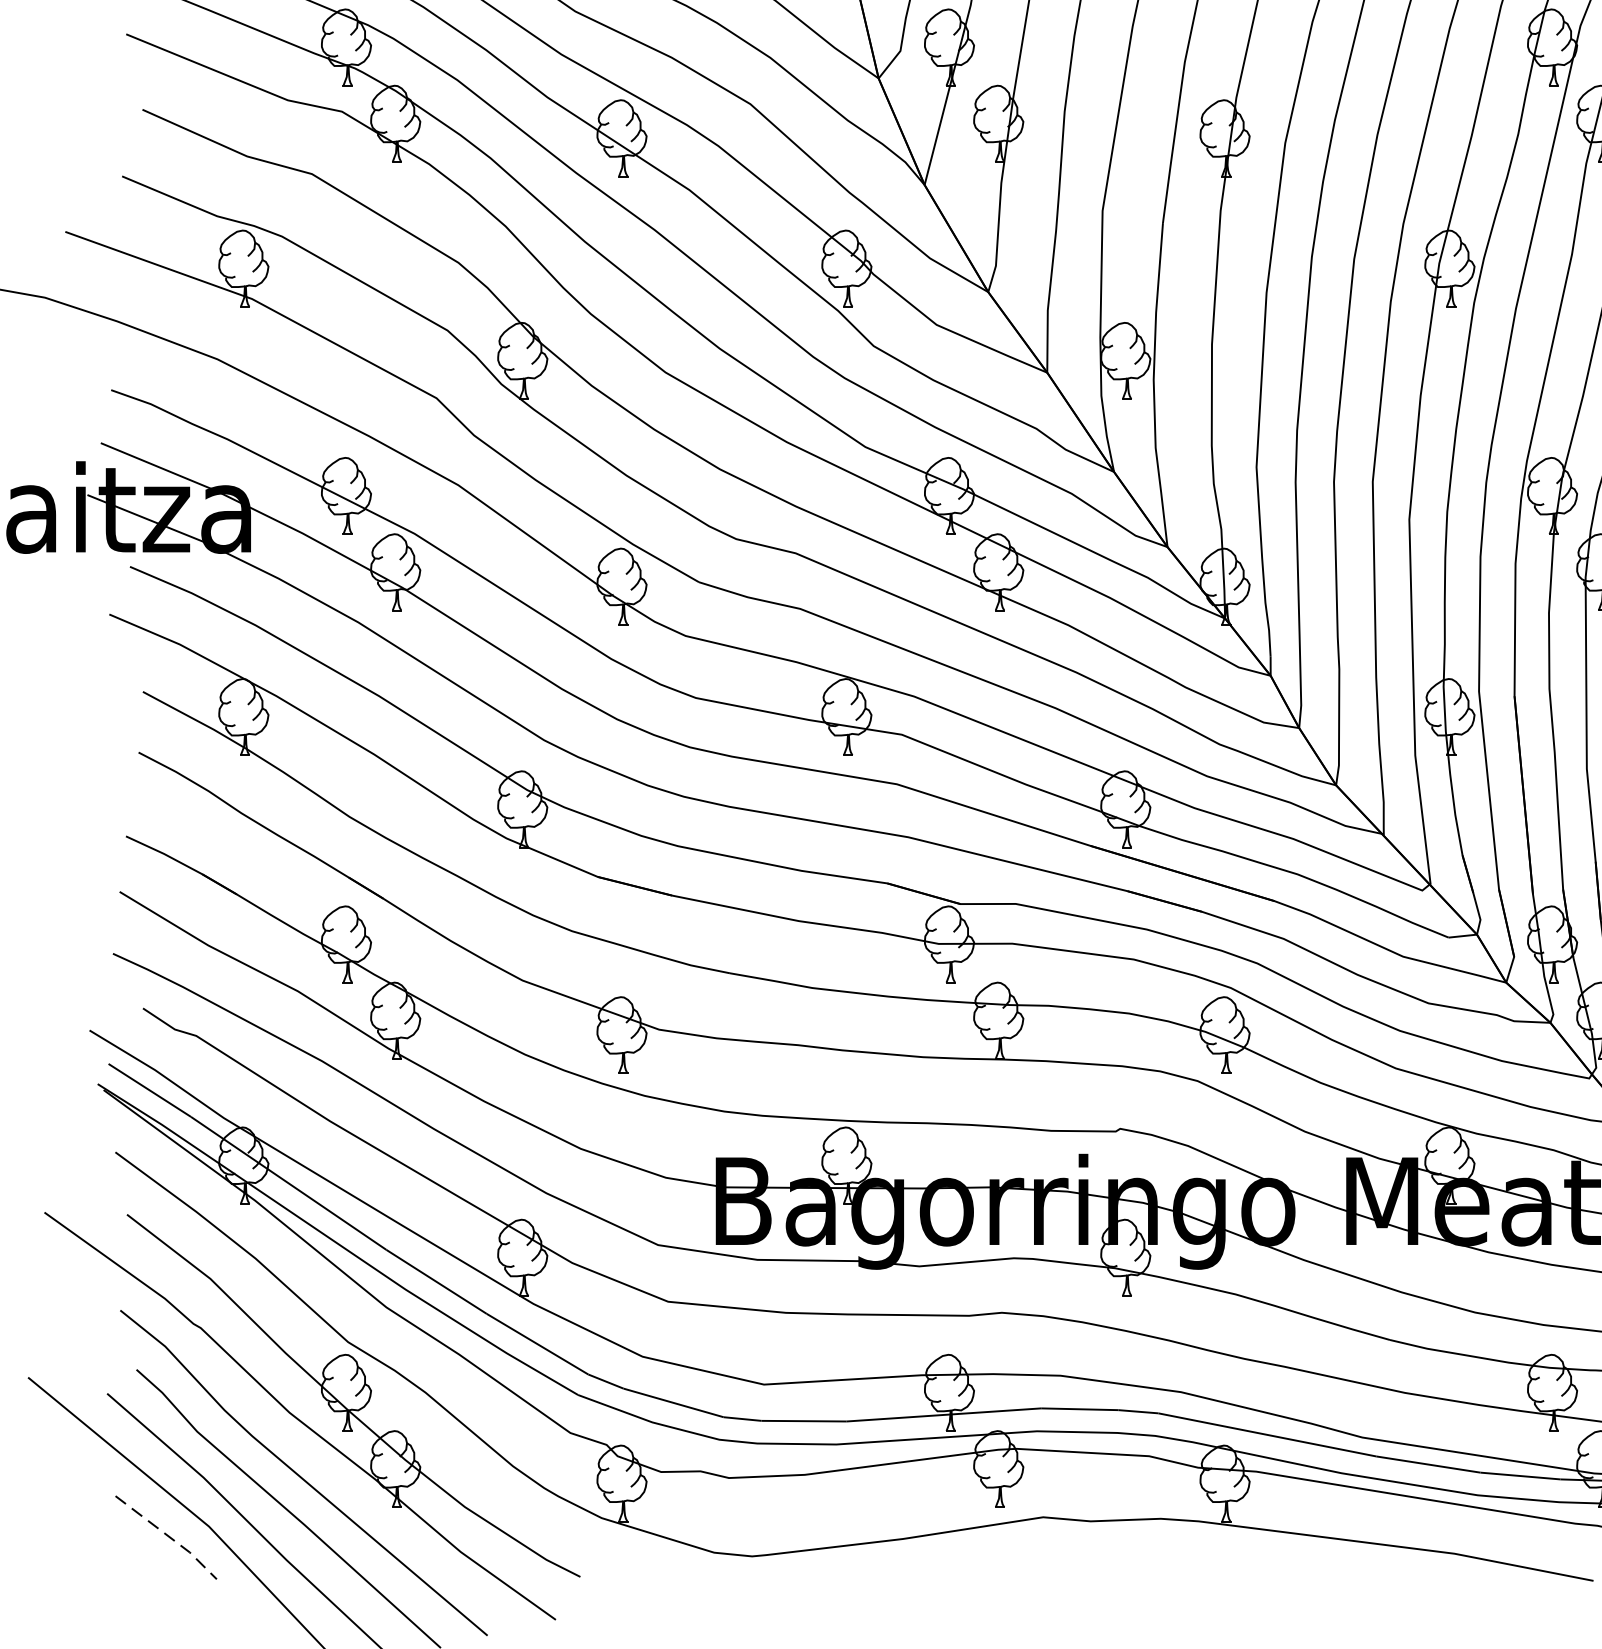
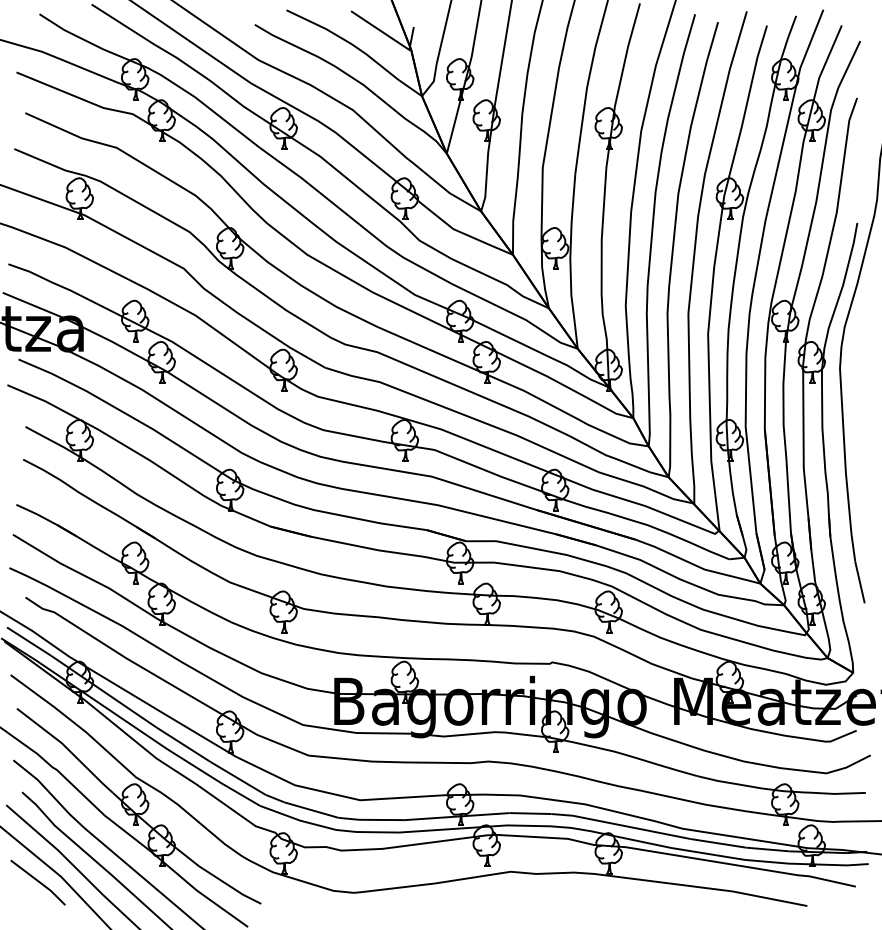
line: (168, 1537) -> (39, 882), dashed -> solid

